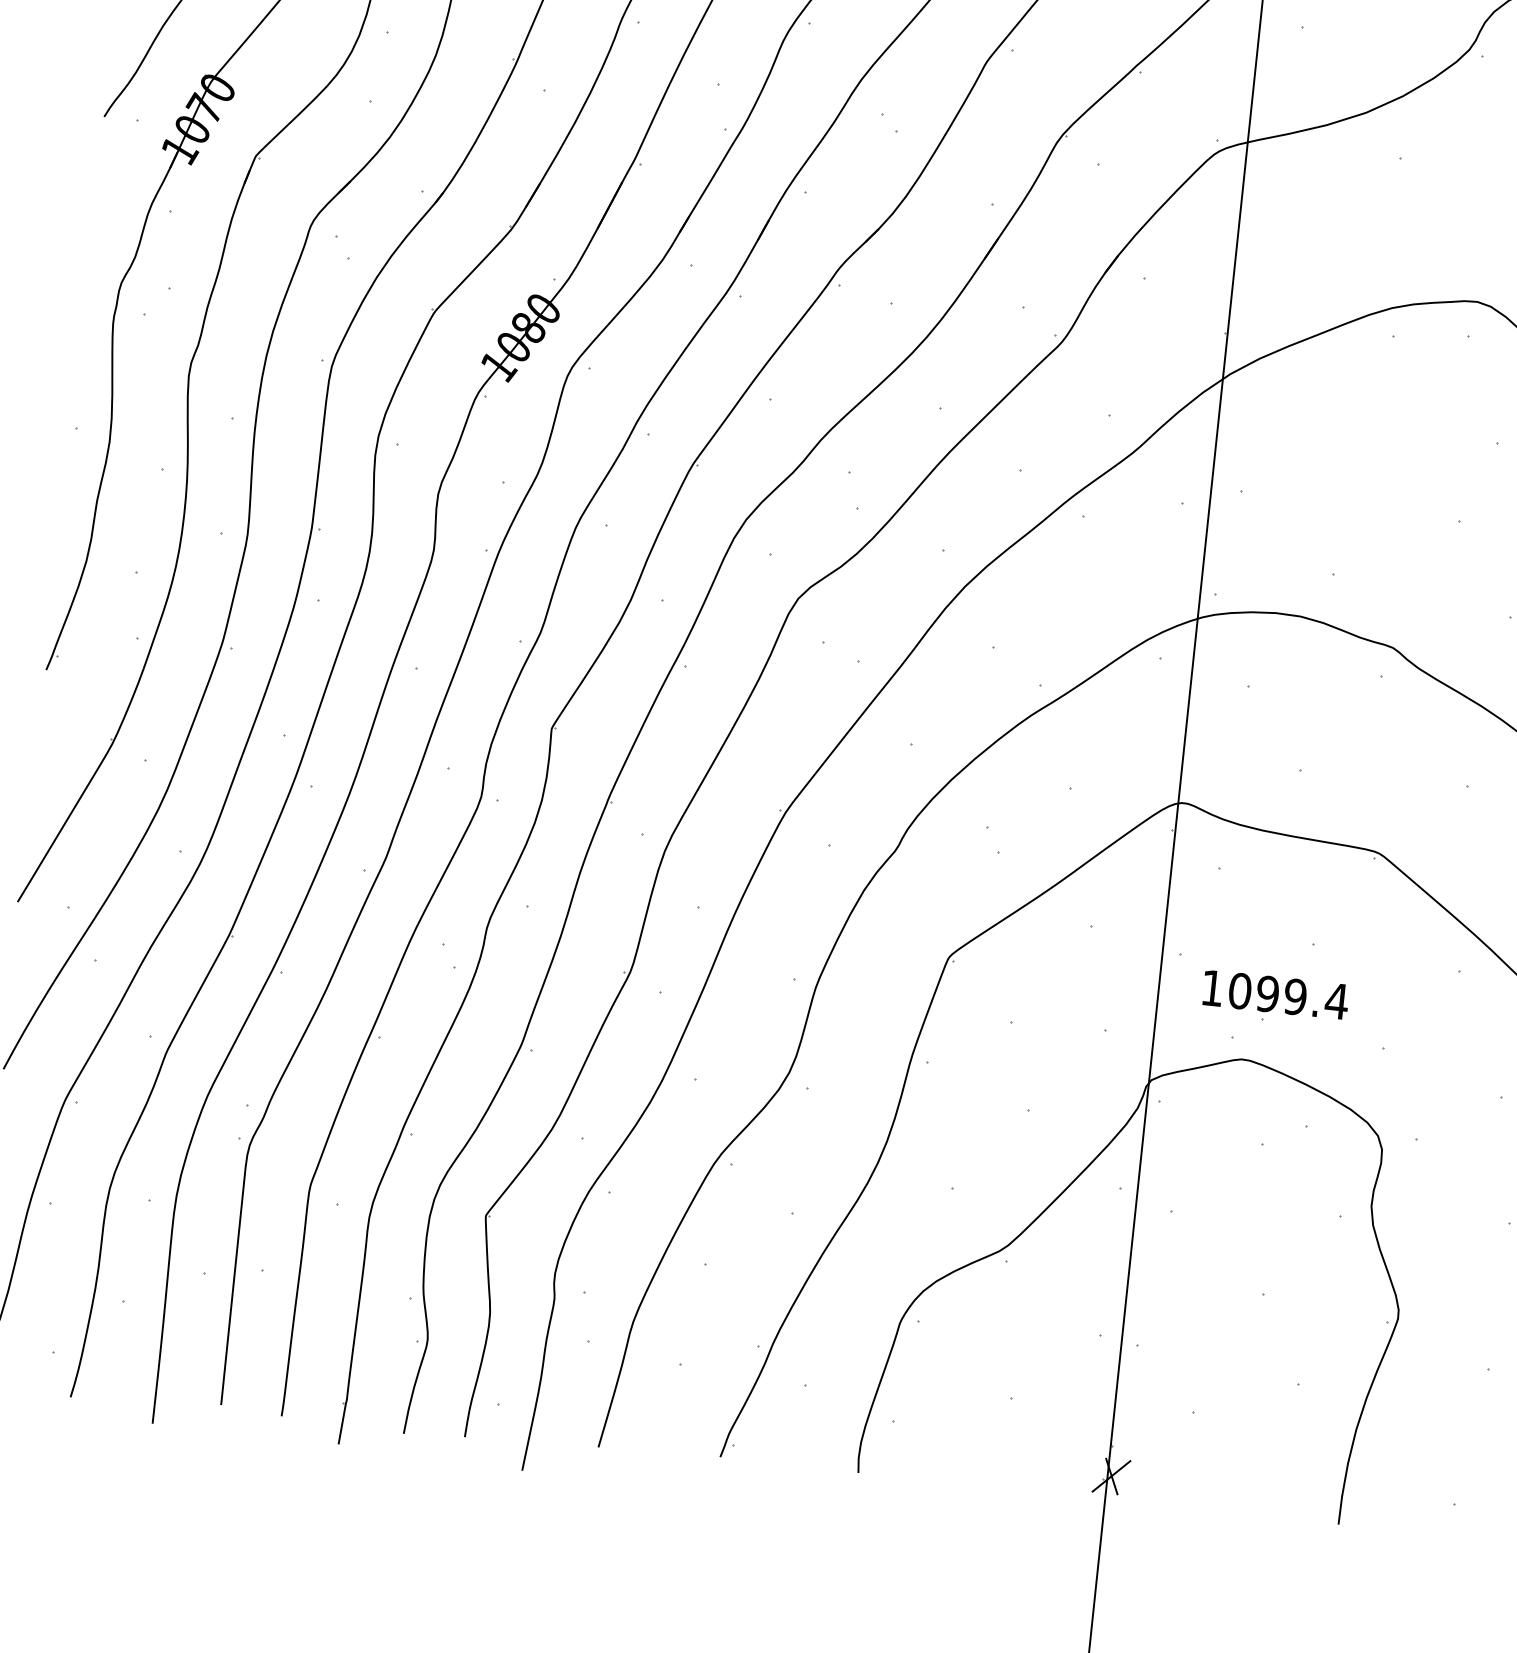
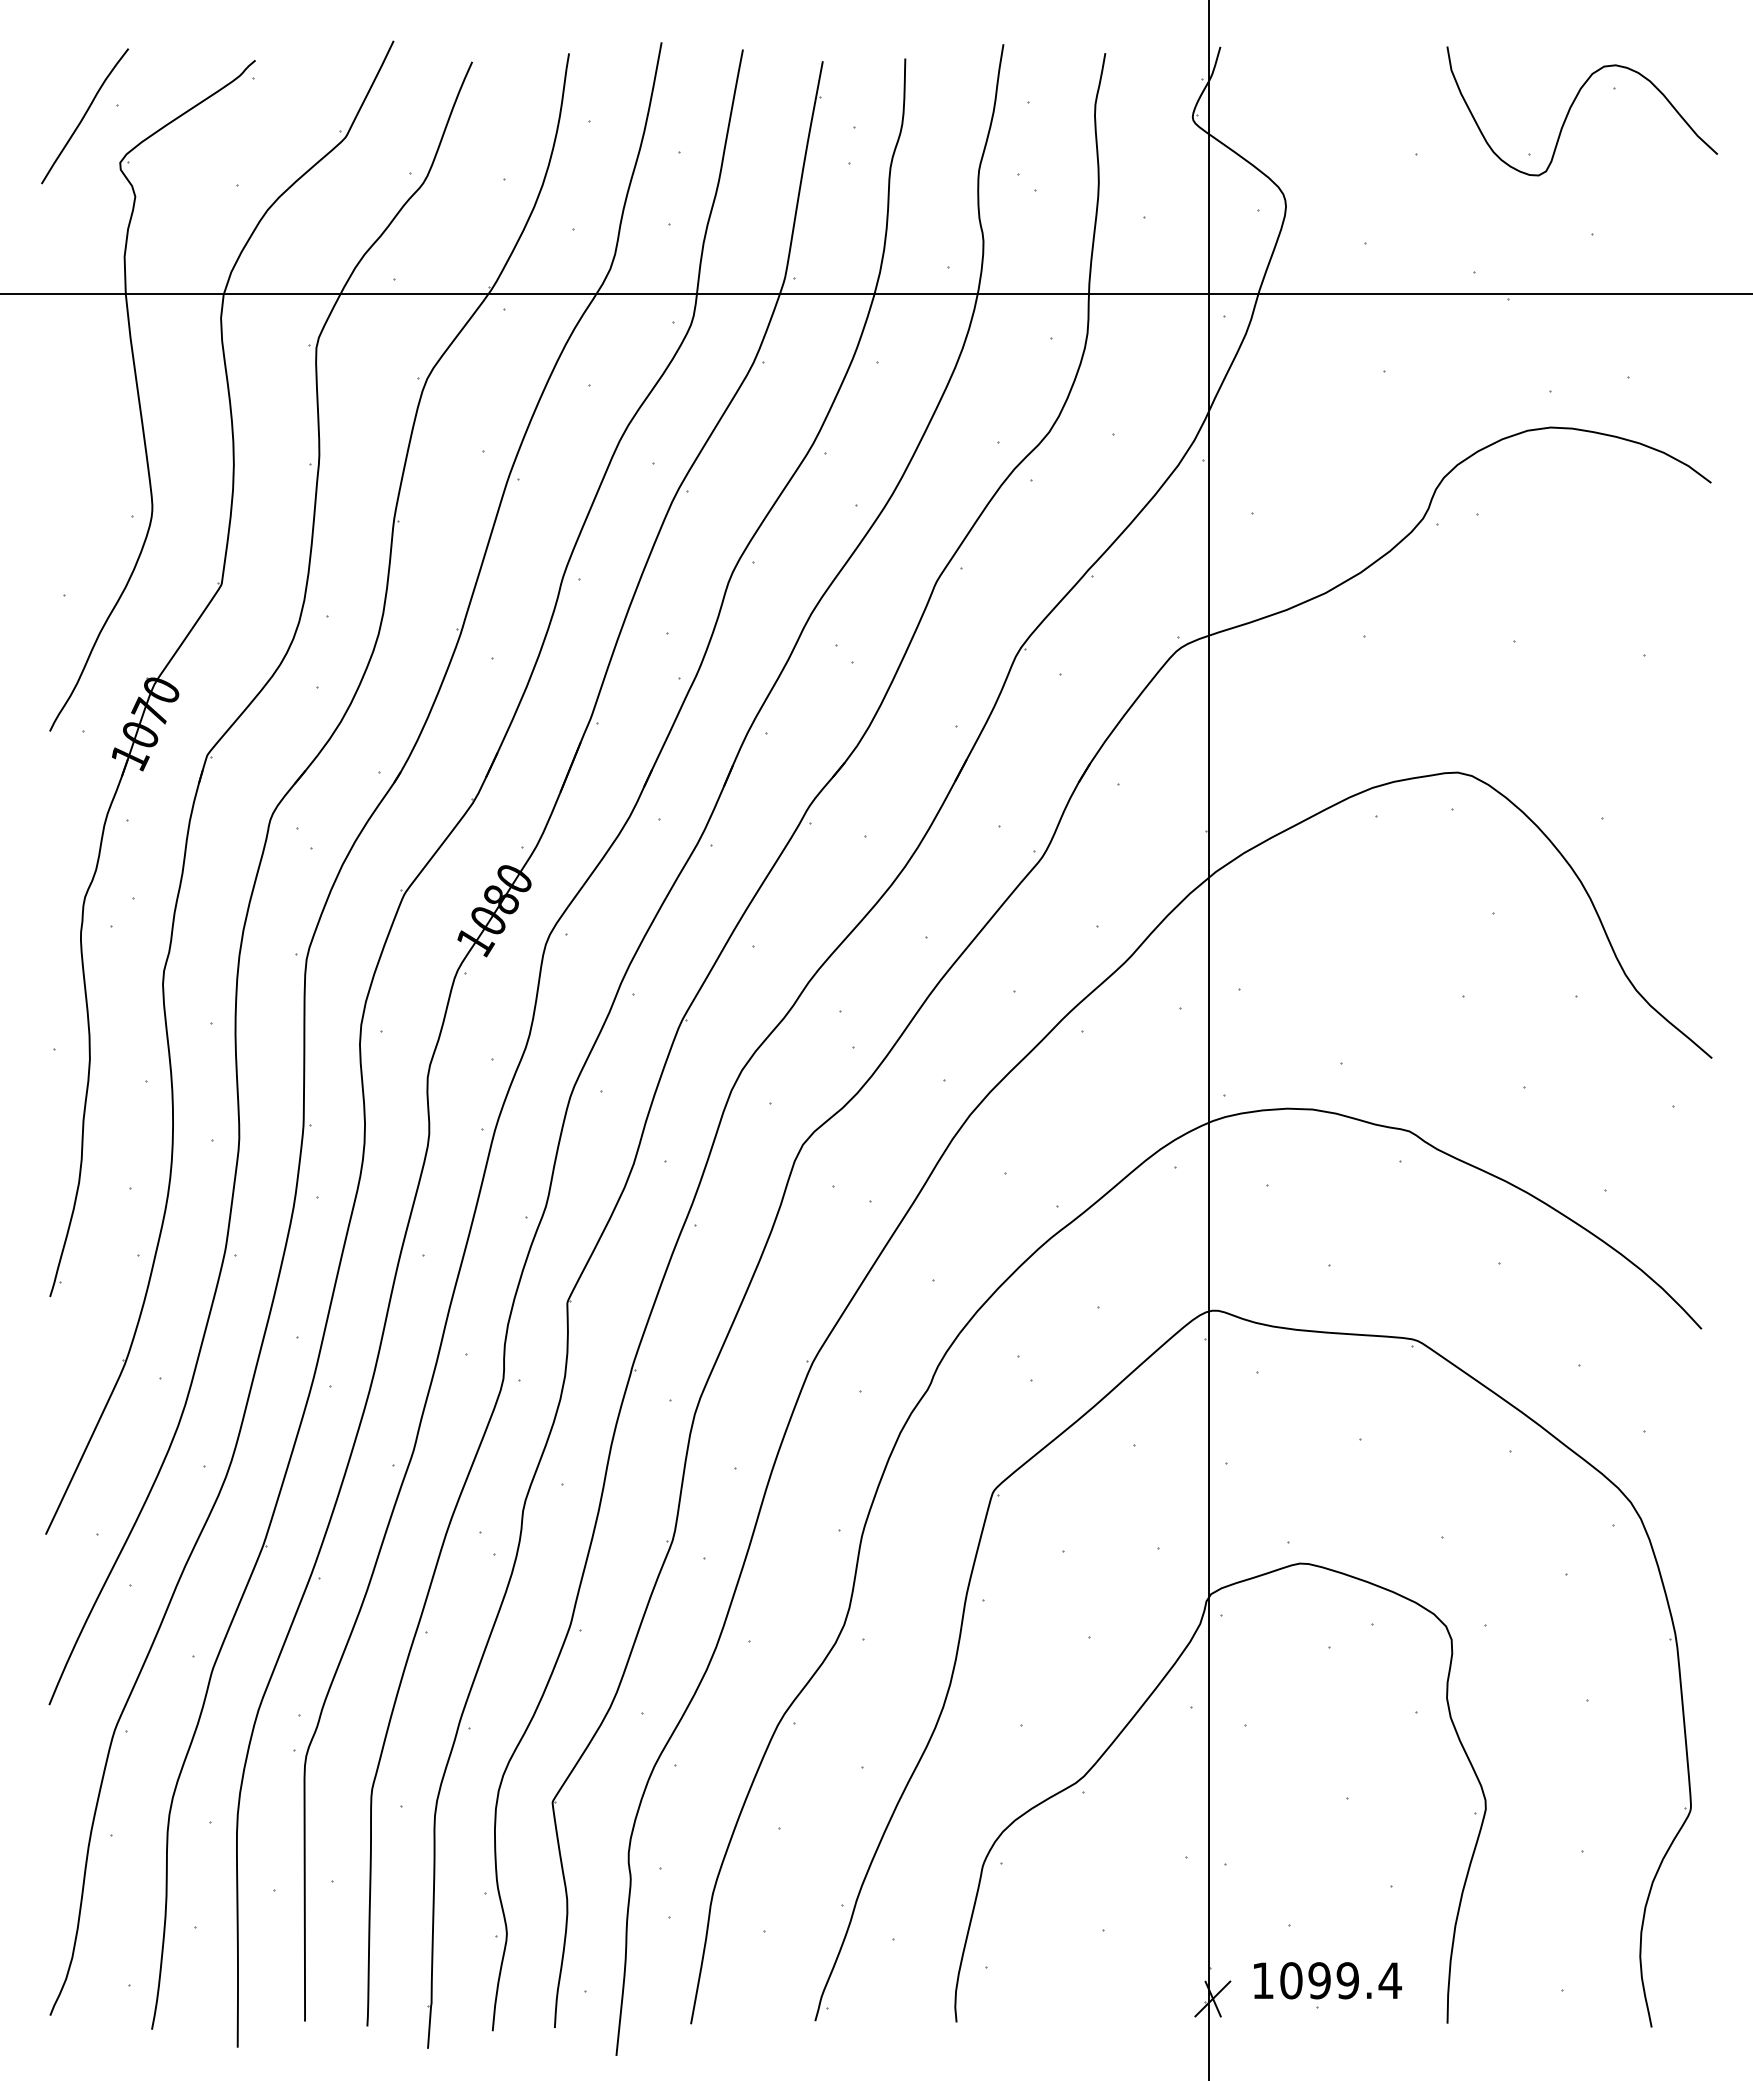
part: (1275, 999) -> (1327, 1985), moved

